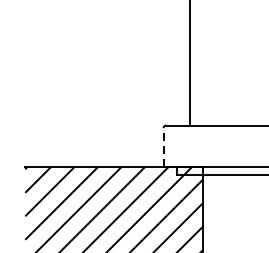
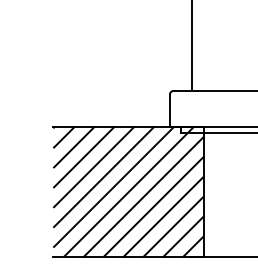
line: (163, 148) -> (170, 110), dashed -> solid

